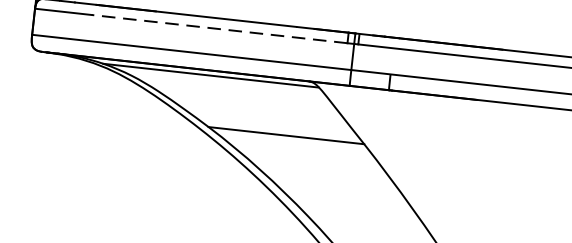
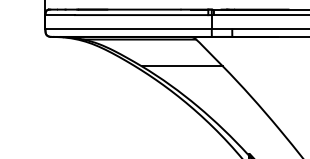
line: (219, 29) -> (141, 15), dashed -> solid

